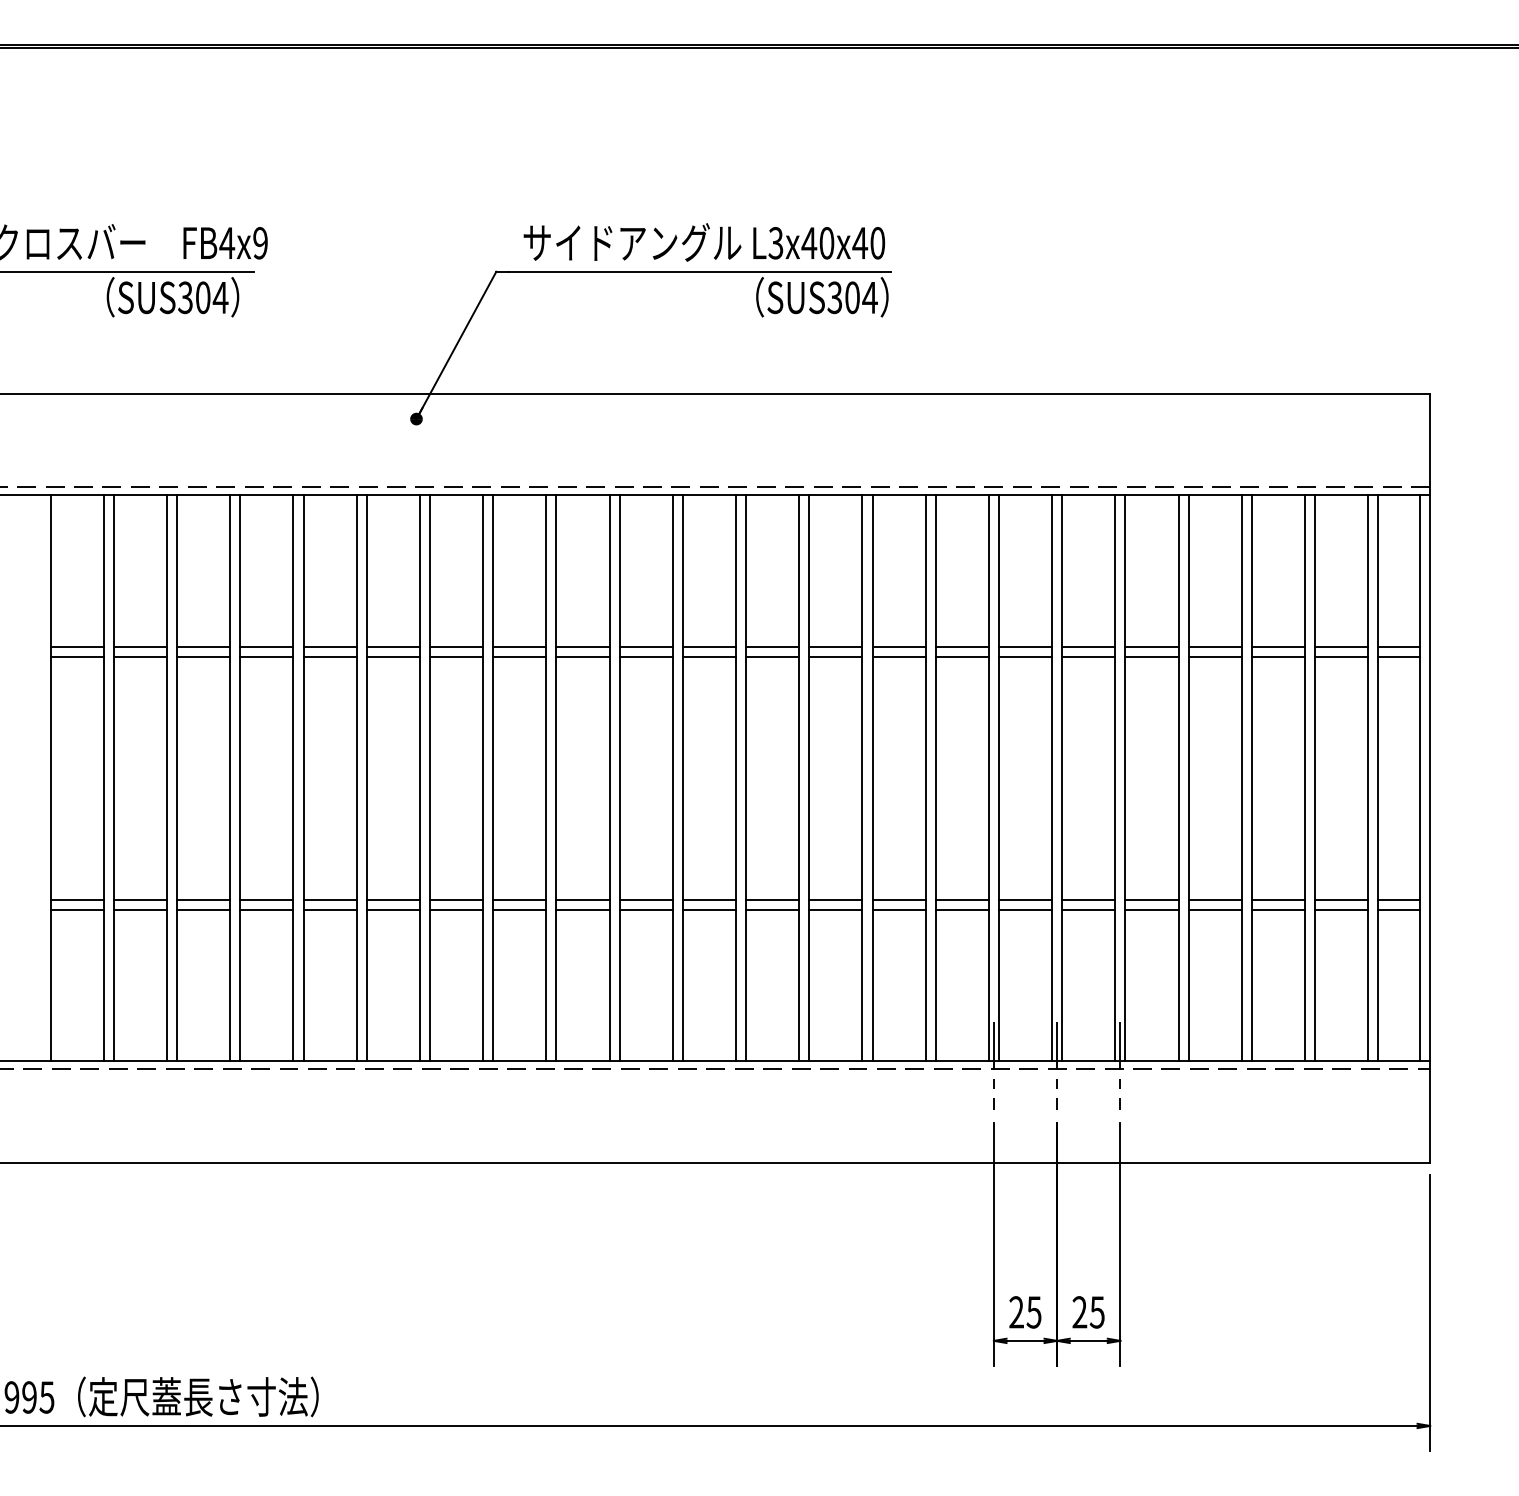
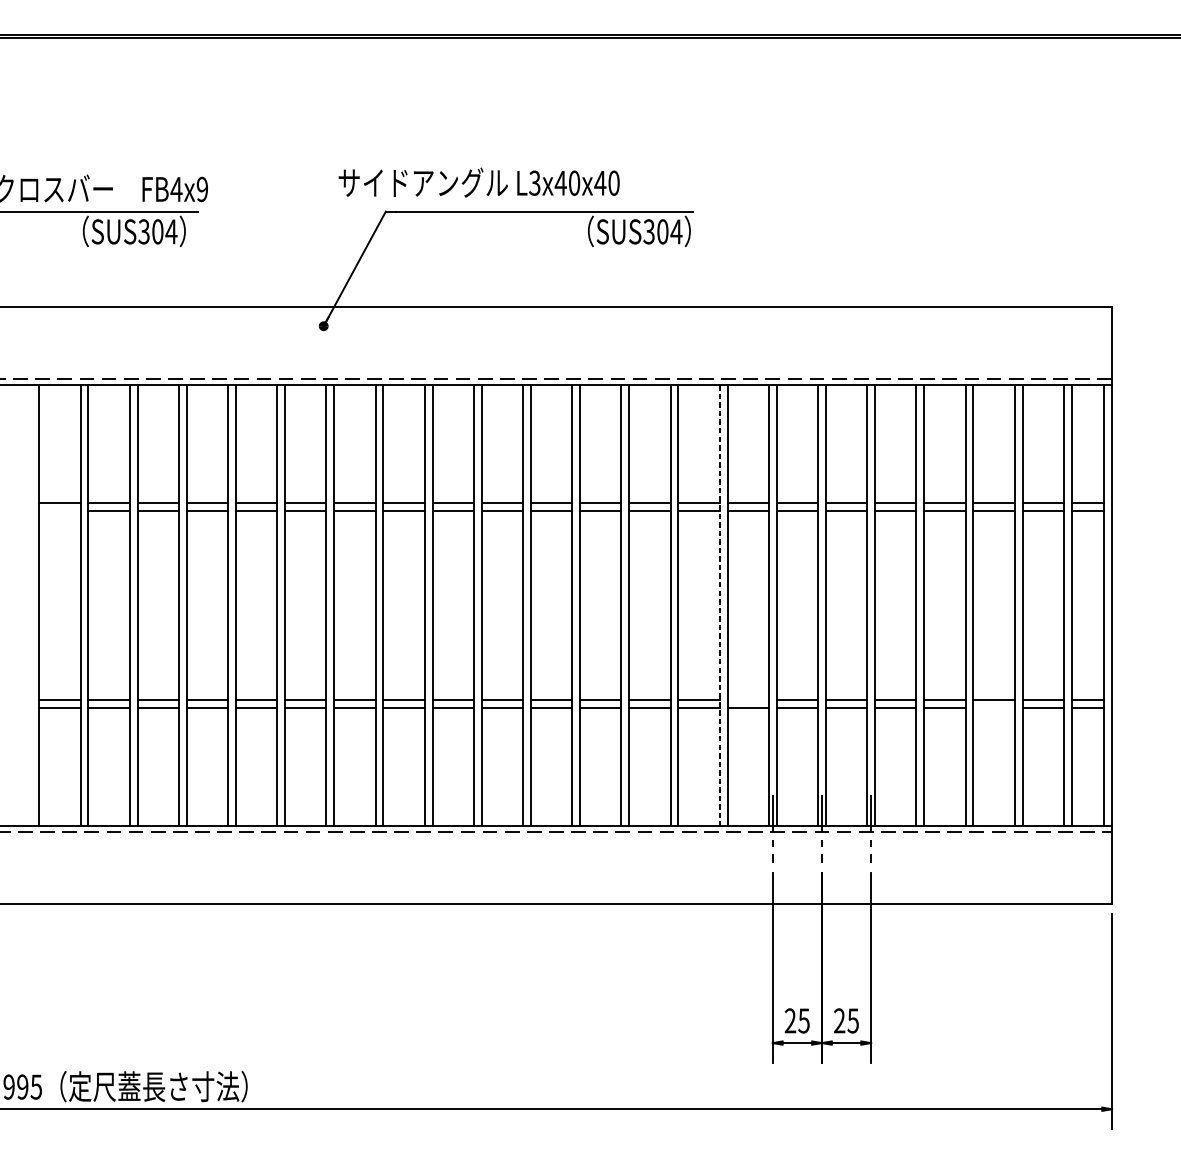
text: (704, 242) -> (479, 182), moved
line: (76, 656) -> (59, 510), removed
line: (925, 778) -> (719, 605), solid -> dashed
line: (961, 899) -> (747, 699), removed
line: (1277, 909) -> (993, 707), removed

